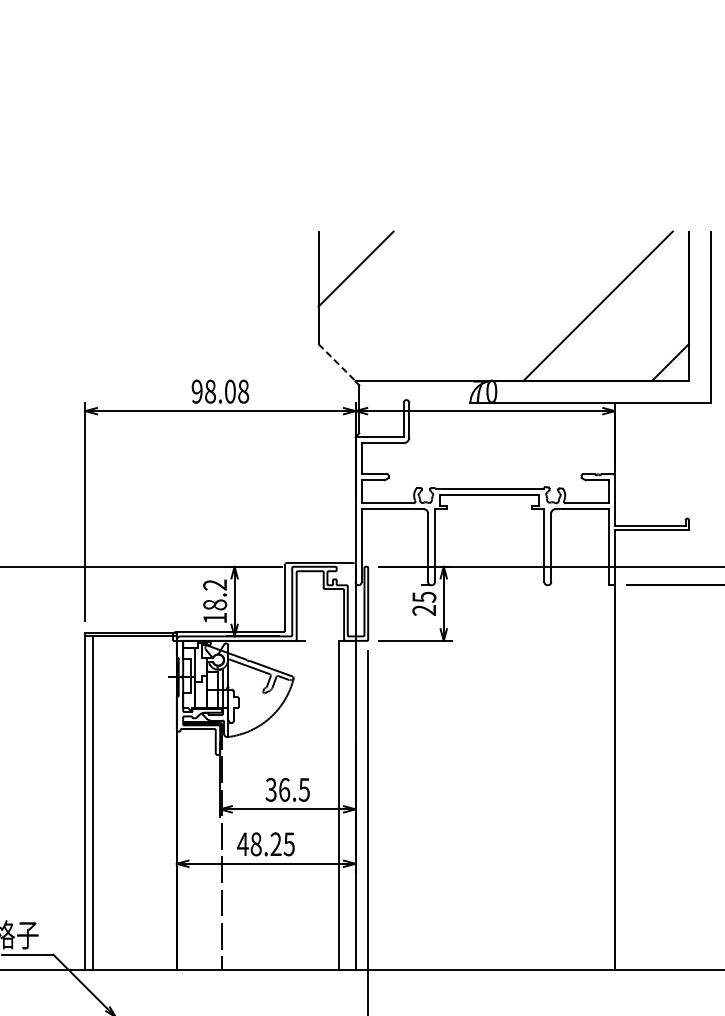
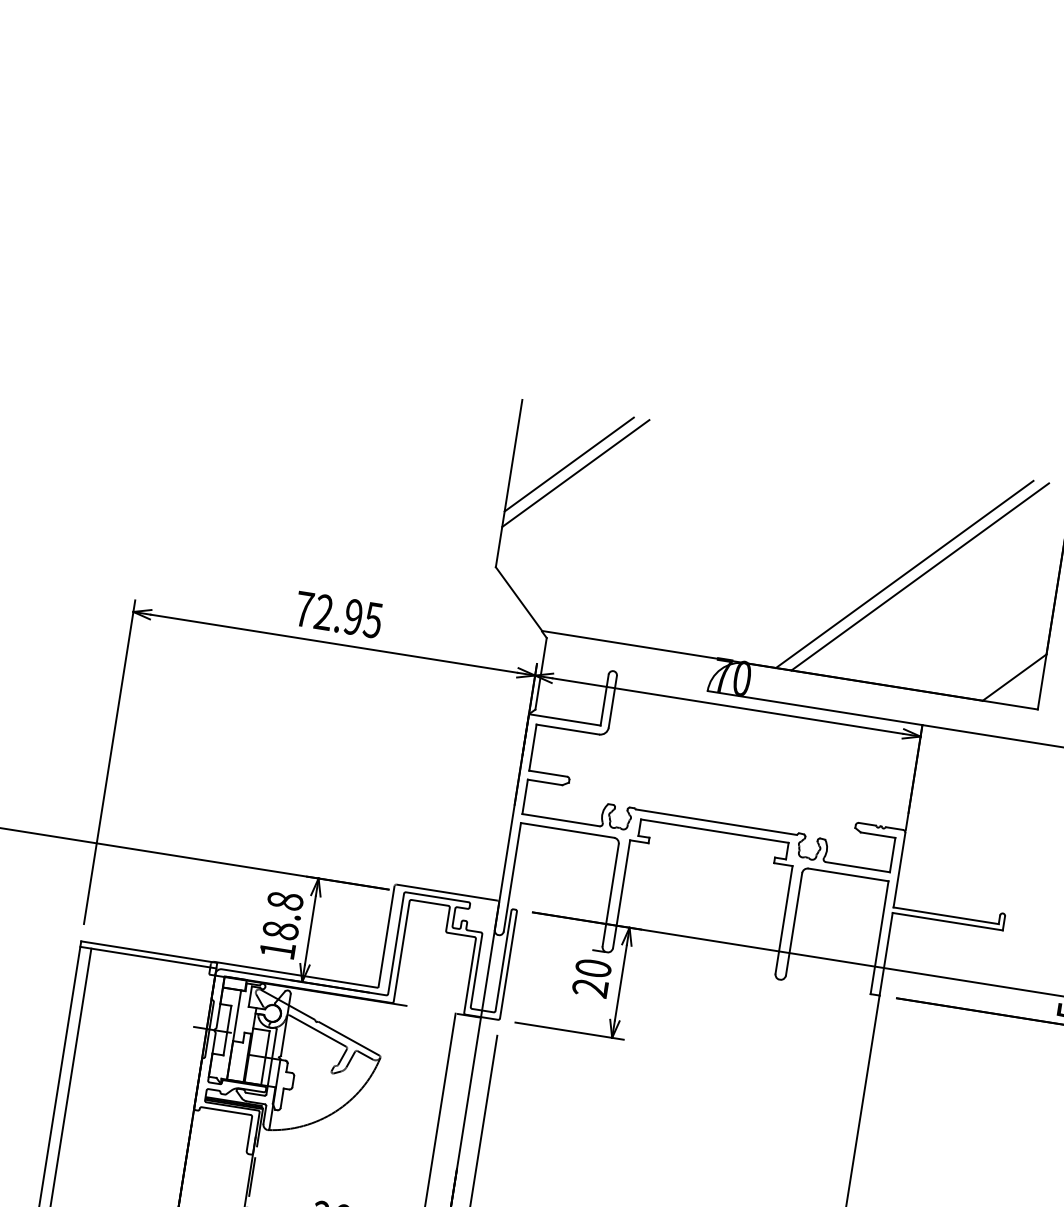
line: (361, 274) -> (576, 473), added
line: (587, 306) -> (904, 574), added
line: (337, 362) -> (519, 598), dashed -> solid
text: (220, 391) -> (338, 614), 98.08 -> 72.95
text: (215, 584) -> (286, 900), 18.2 -> 18.8
text: (424, 596) -> (593, 967), 25 -> 20

